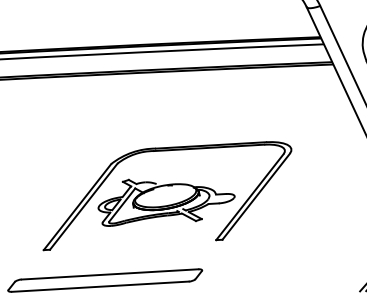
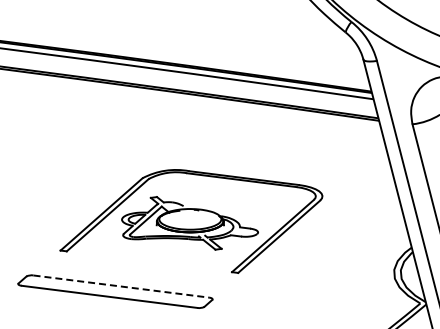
line: (110, 274) -> (121, 286), solid -> dashed

